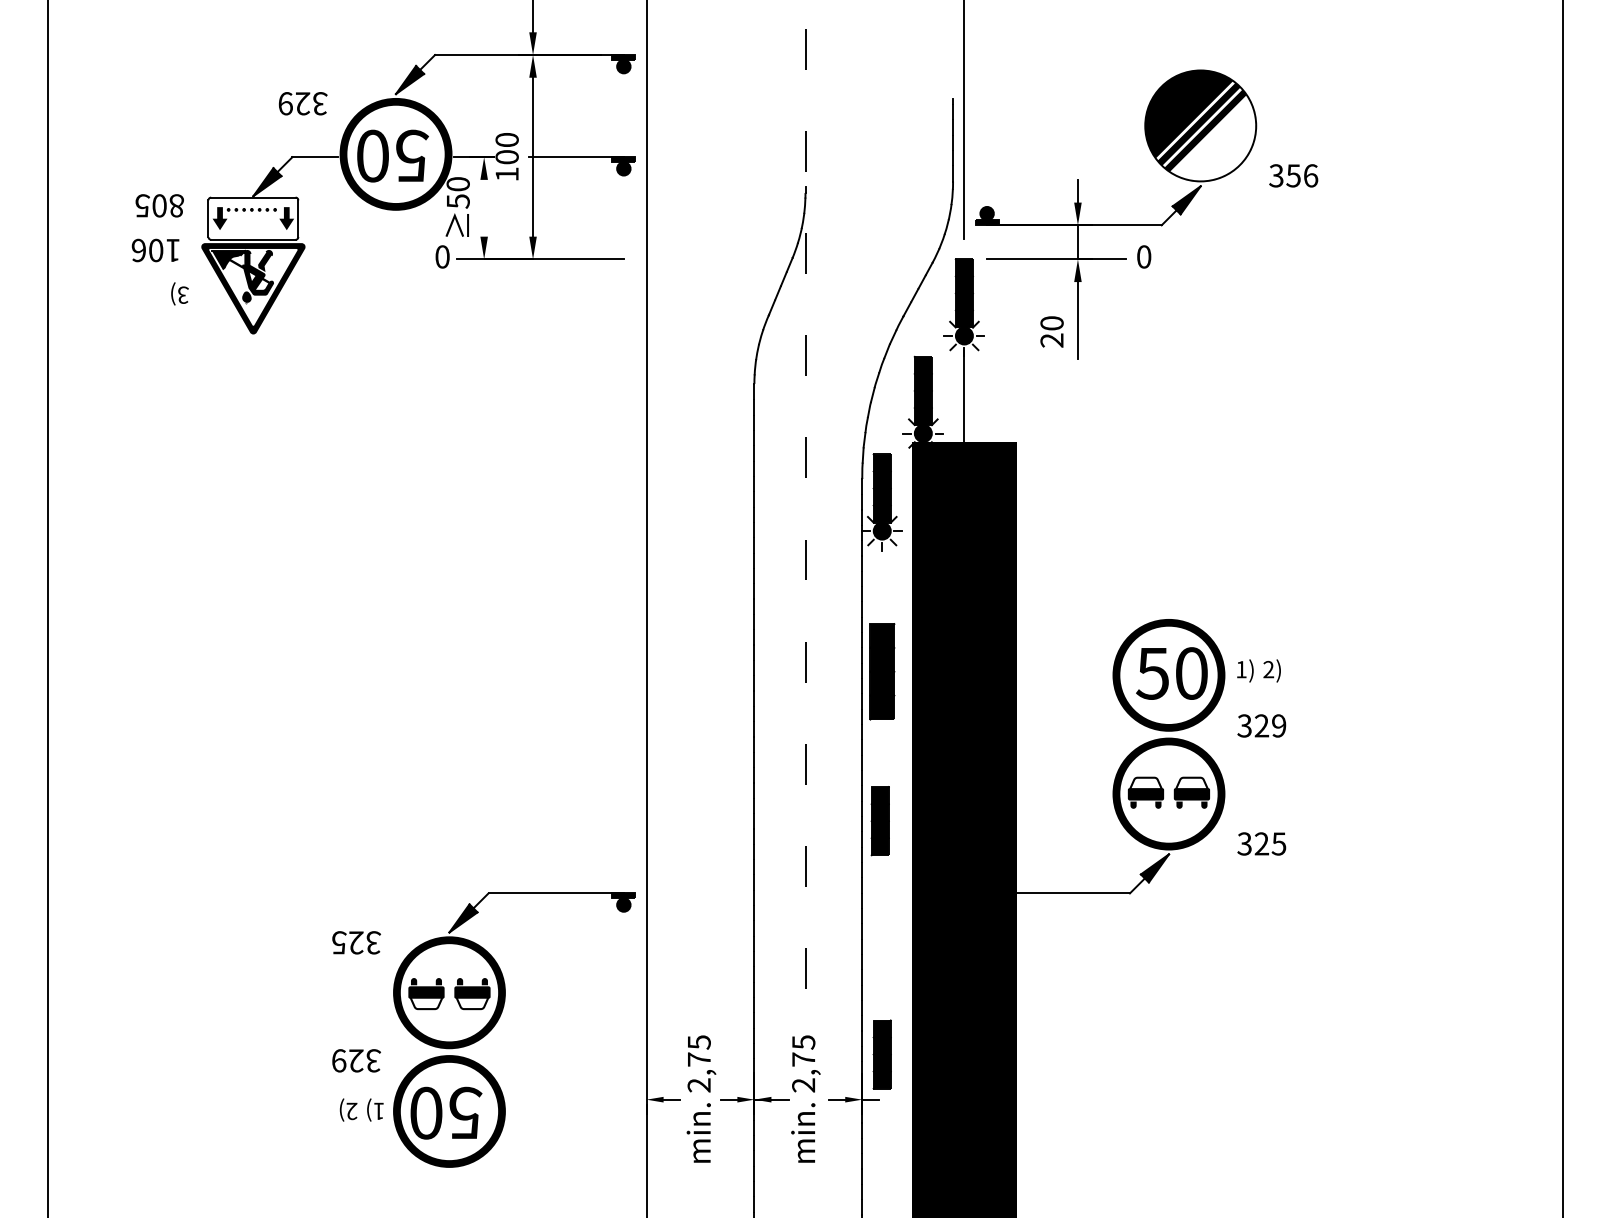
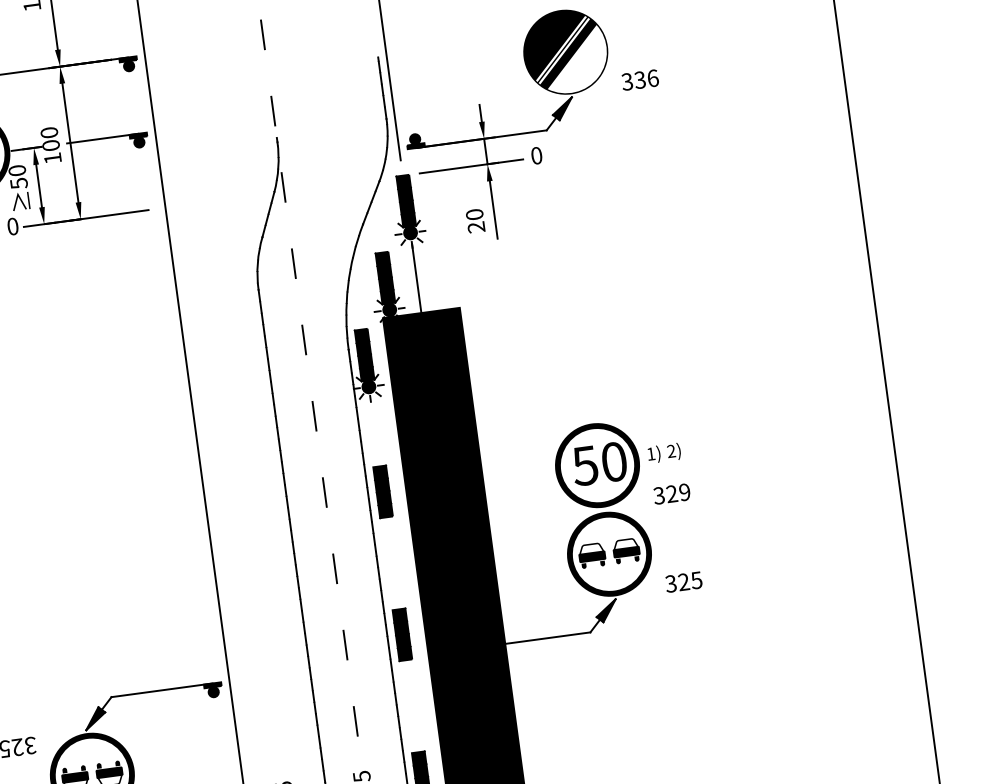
text: (1293, 175) -> (640, 79), 356 -> 336
line: (484, 207) -> (39, 185), added
part: (881, 671) -> (382, 491), size x0.71
part: (879, 821) -> (401, 635), moved

